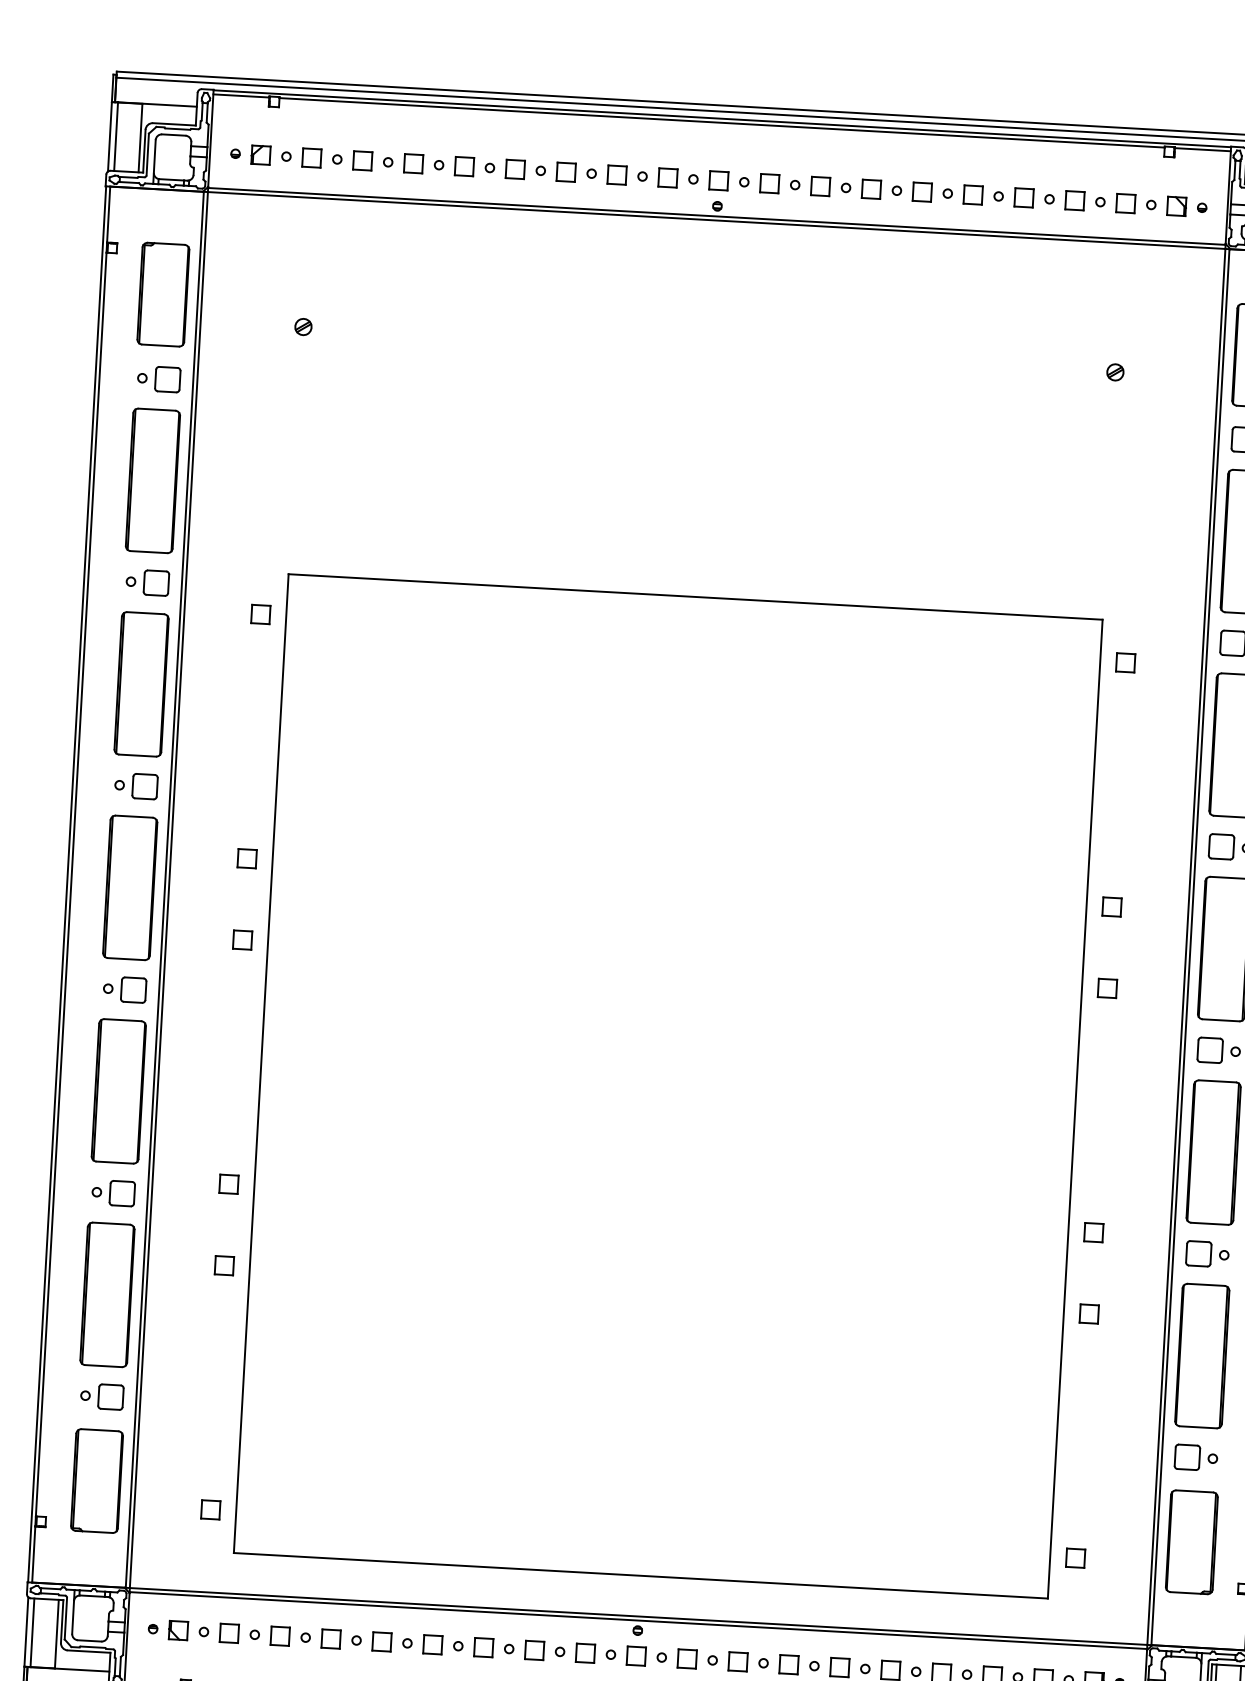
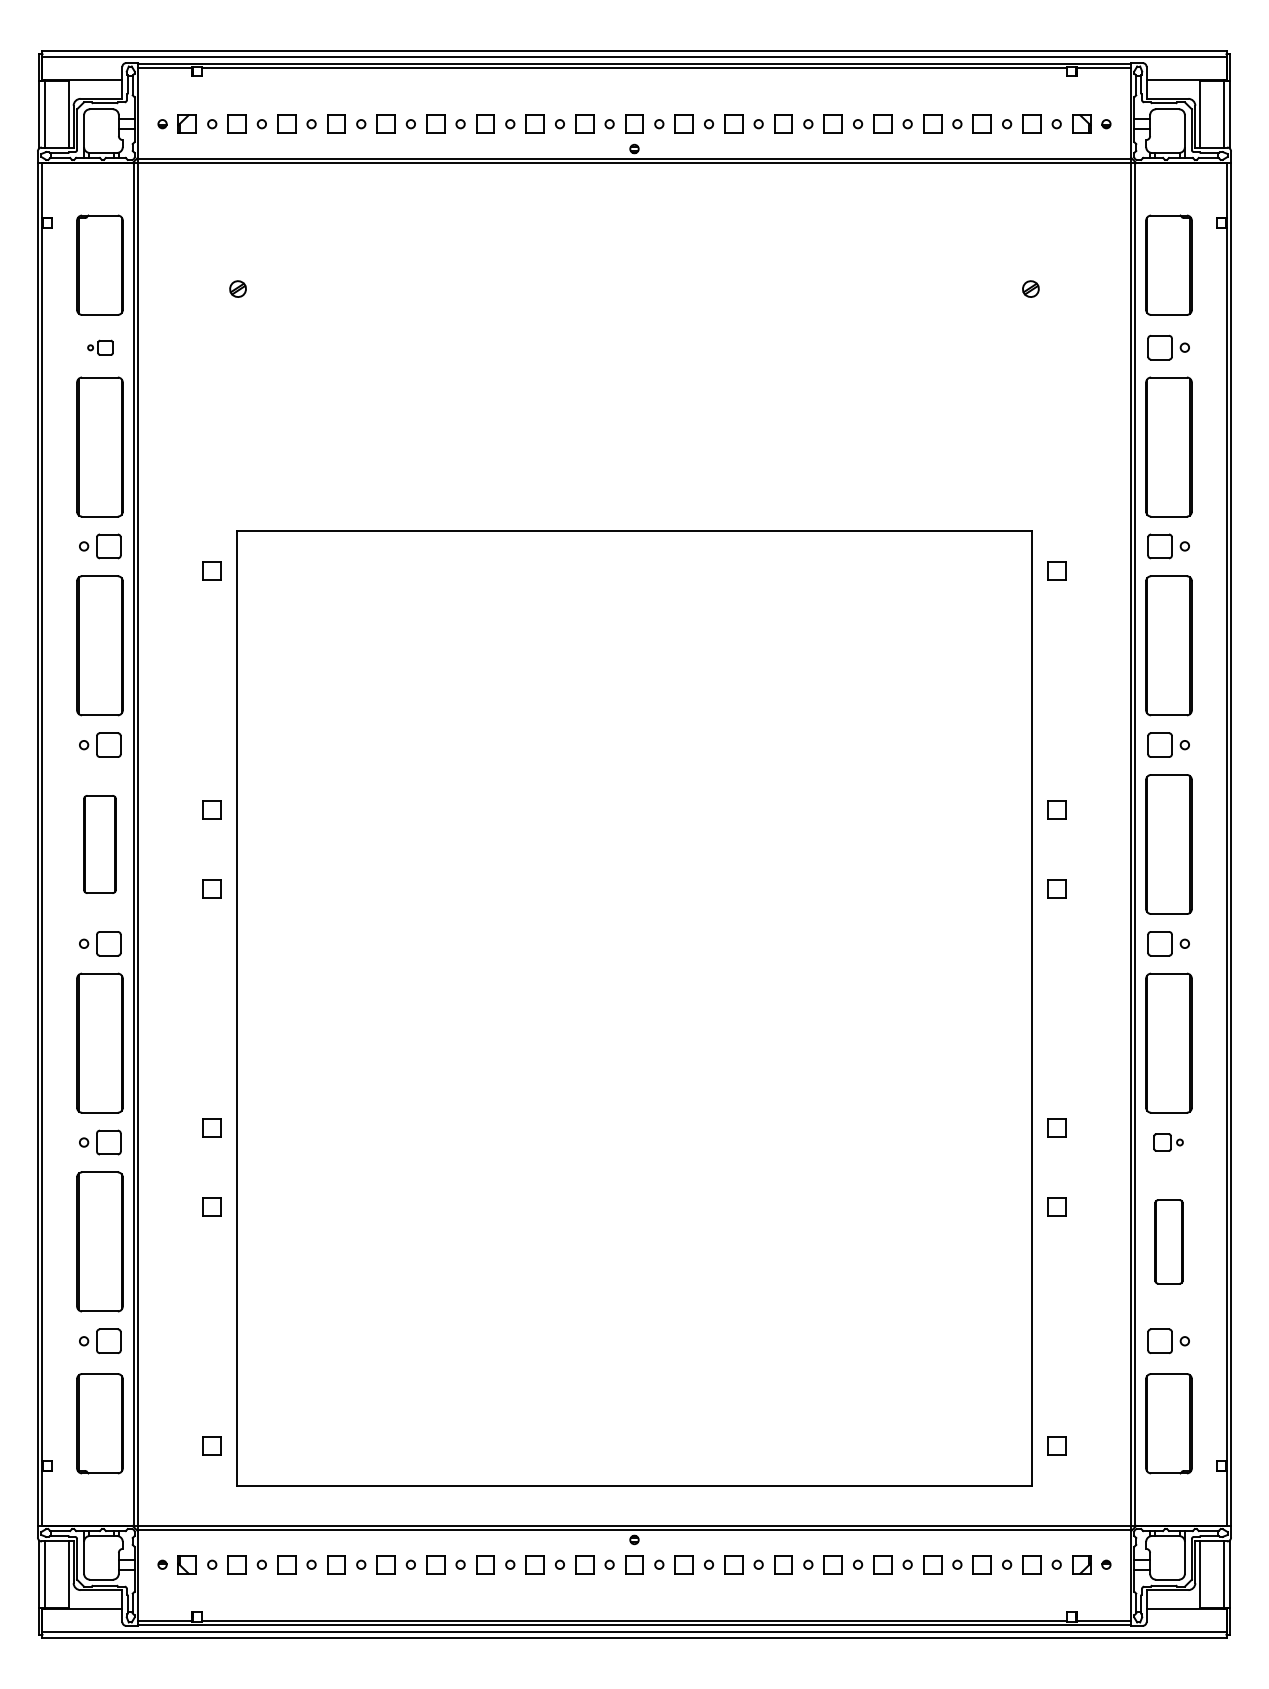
part: (159, 378) -> (100, 347), size x0.6
part: (129, 887) -> (99, 844), size x0.7
part: (1207, 1254) -> (1168, 1142), size x0.7
part: (1201, 1355) -> (1168, 1241), size x0.6

